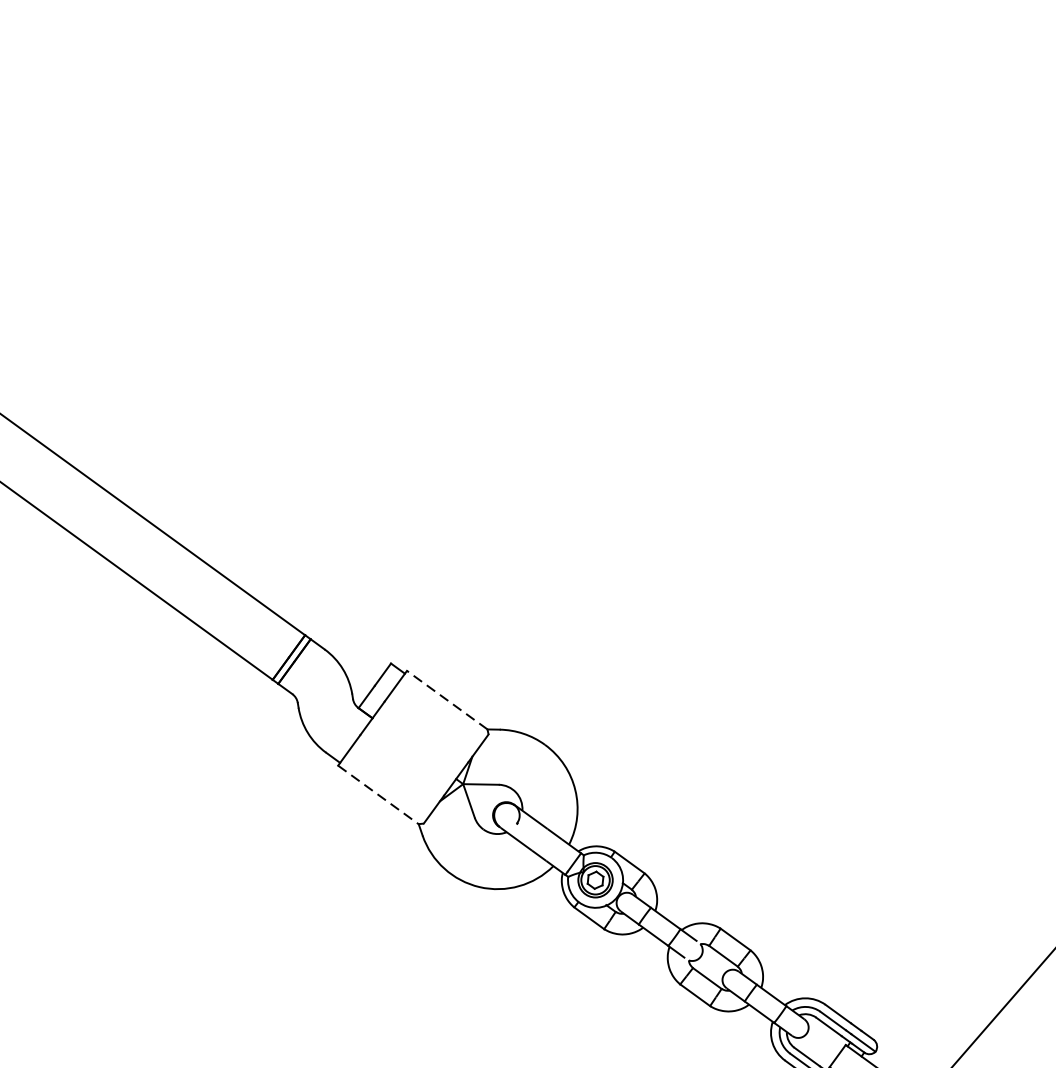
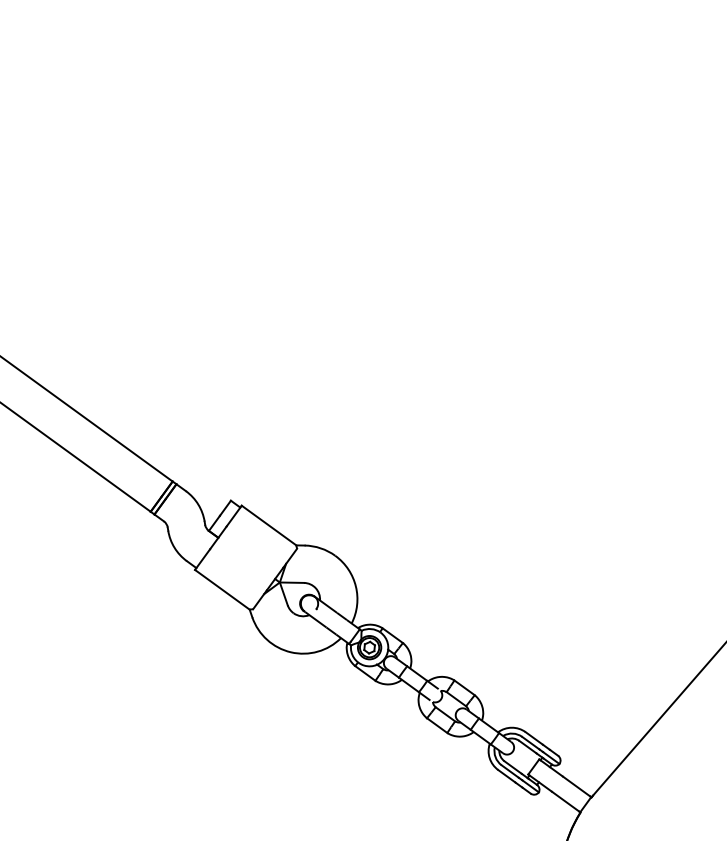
line: (447, 700) -> (269, 525), dashed -> solid
line: (378, 794) -> (222, 589), dashed -> solid

